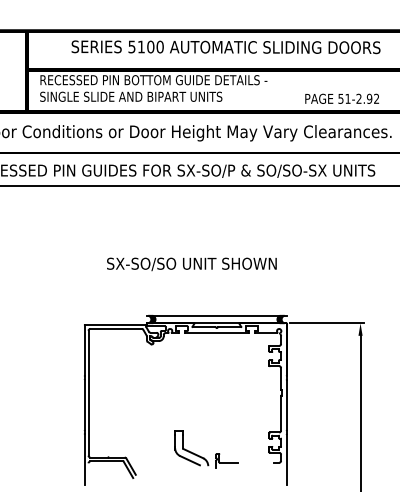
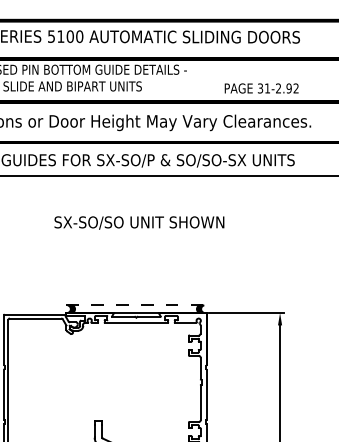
text: (340, 97) -> (260, 87), 51-2.92 -> 31-2.92
text: (191, 264) -> (139, 223), moved
line: (217, 315) -> (137, 305), solid -> dashed

